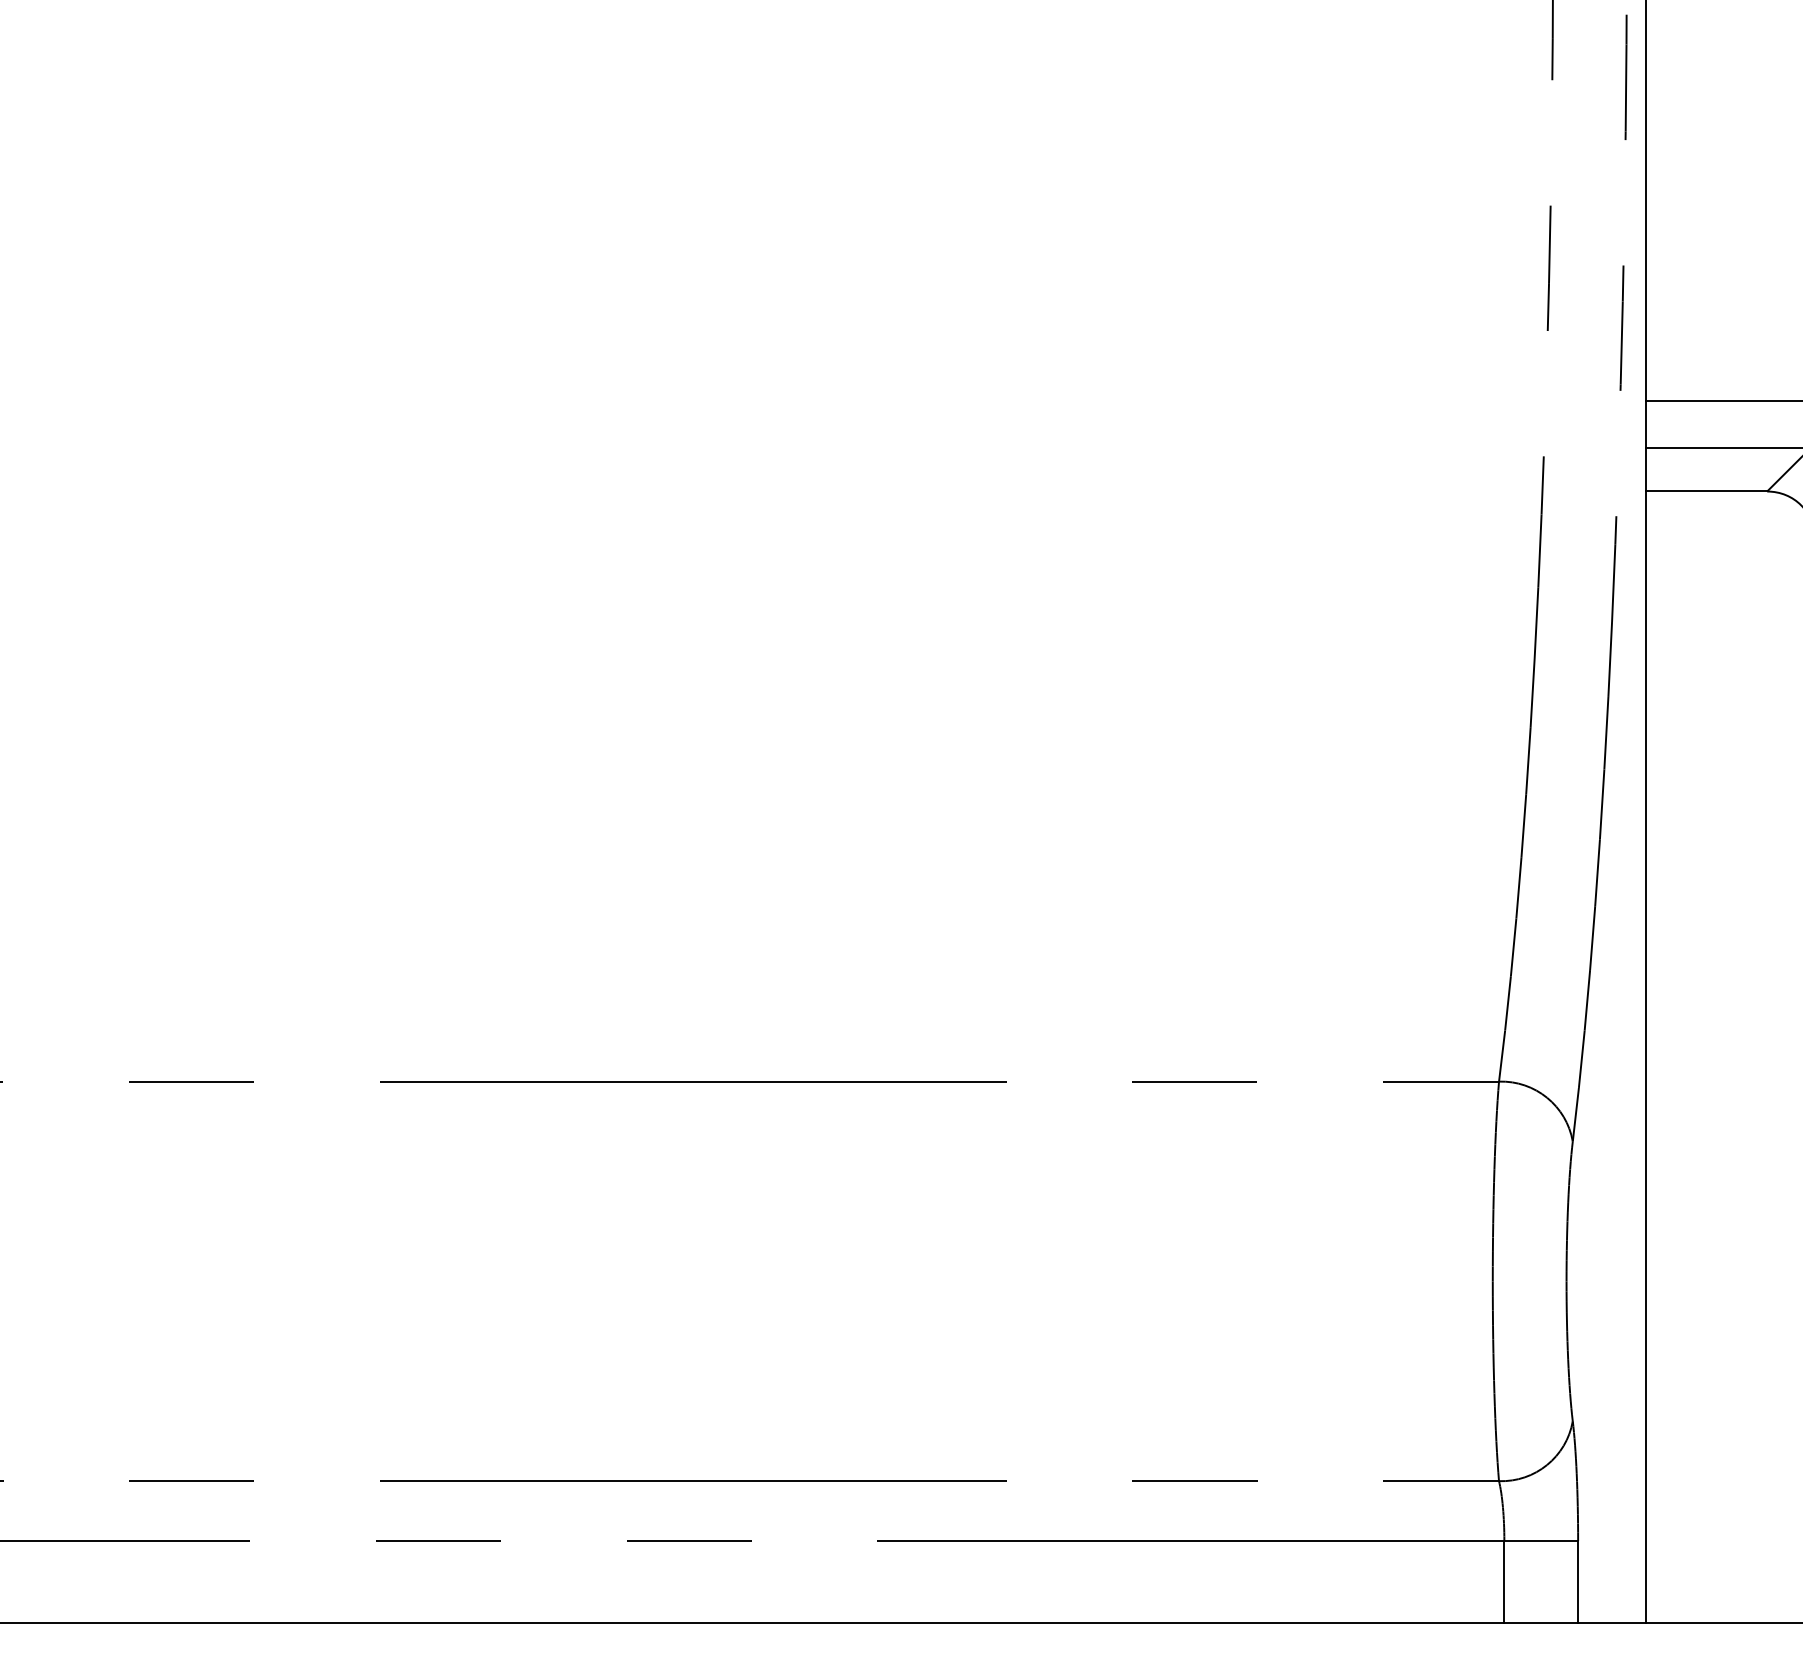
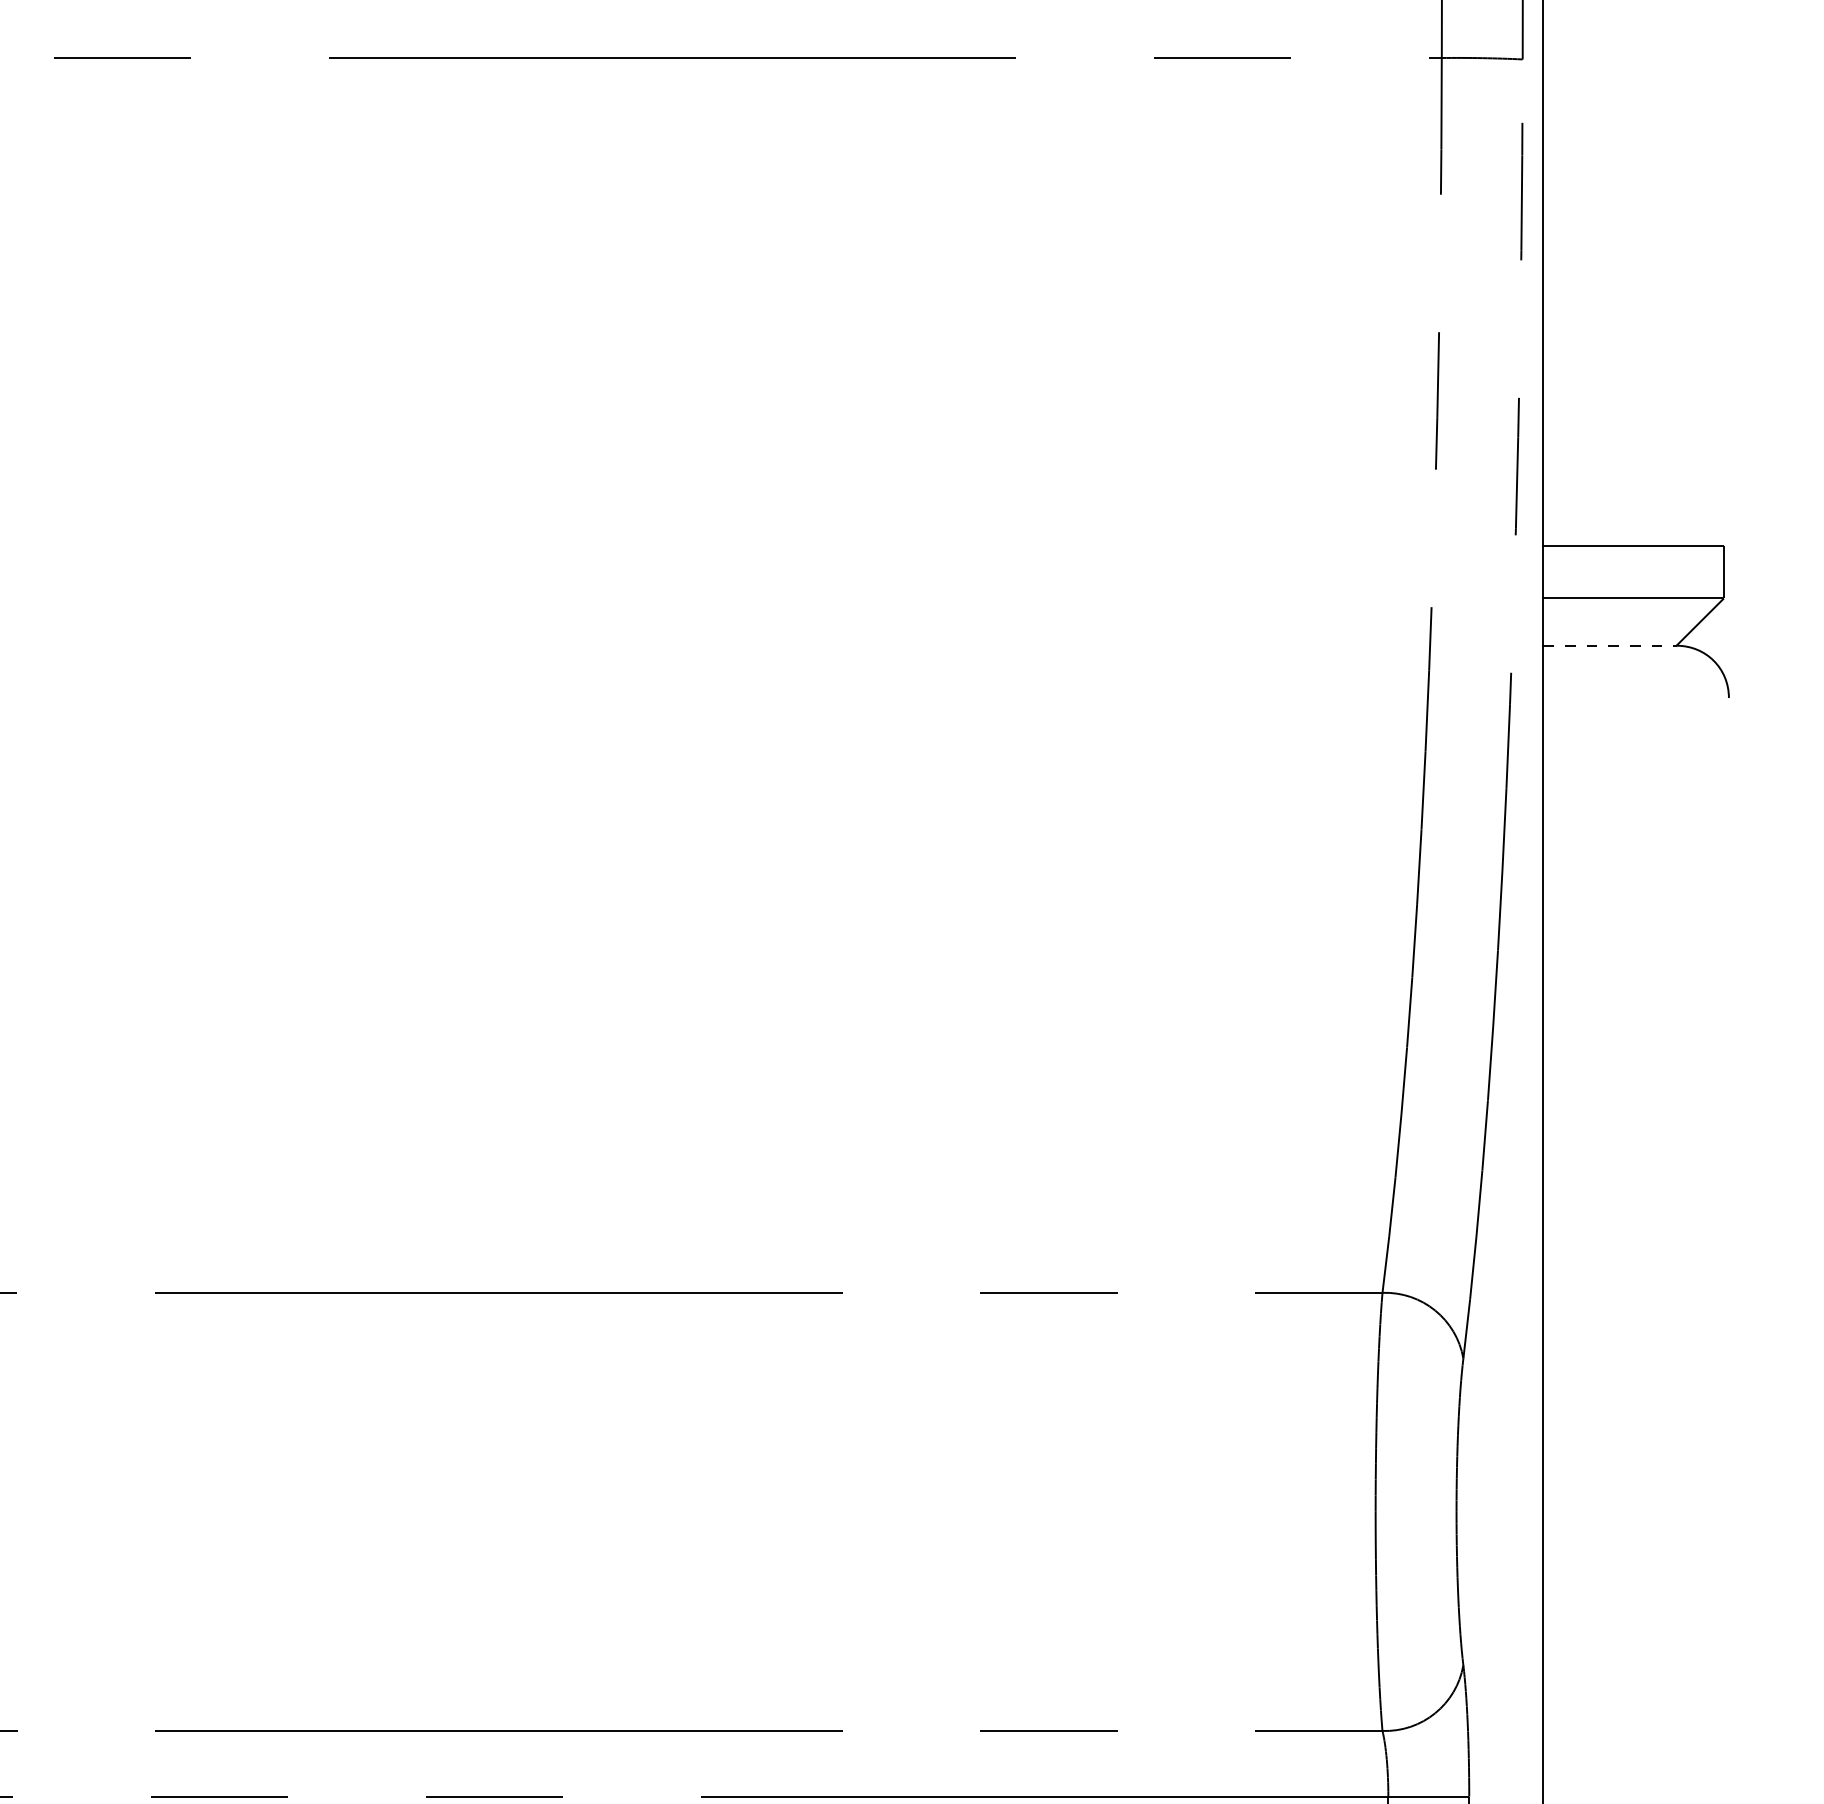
line: (1706, 491) -> (1610, 645), solid -> dashed

